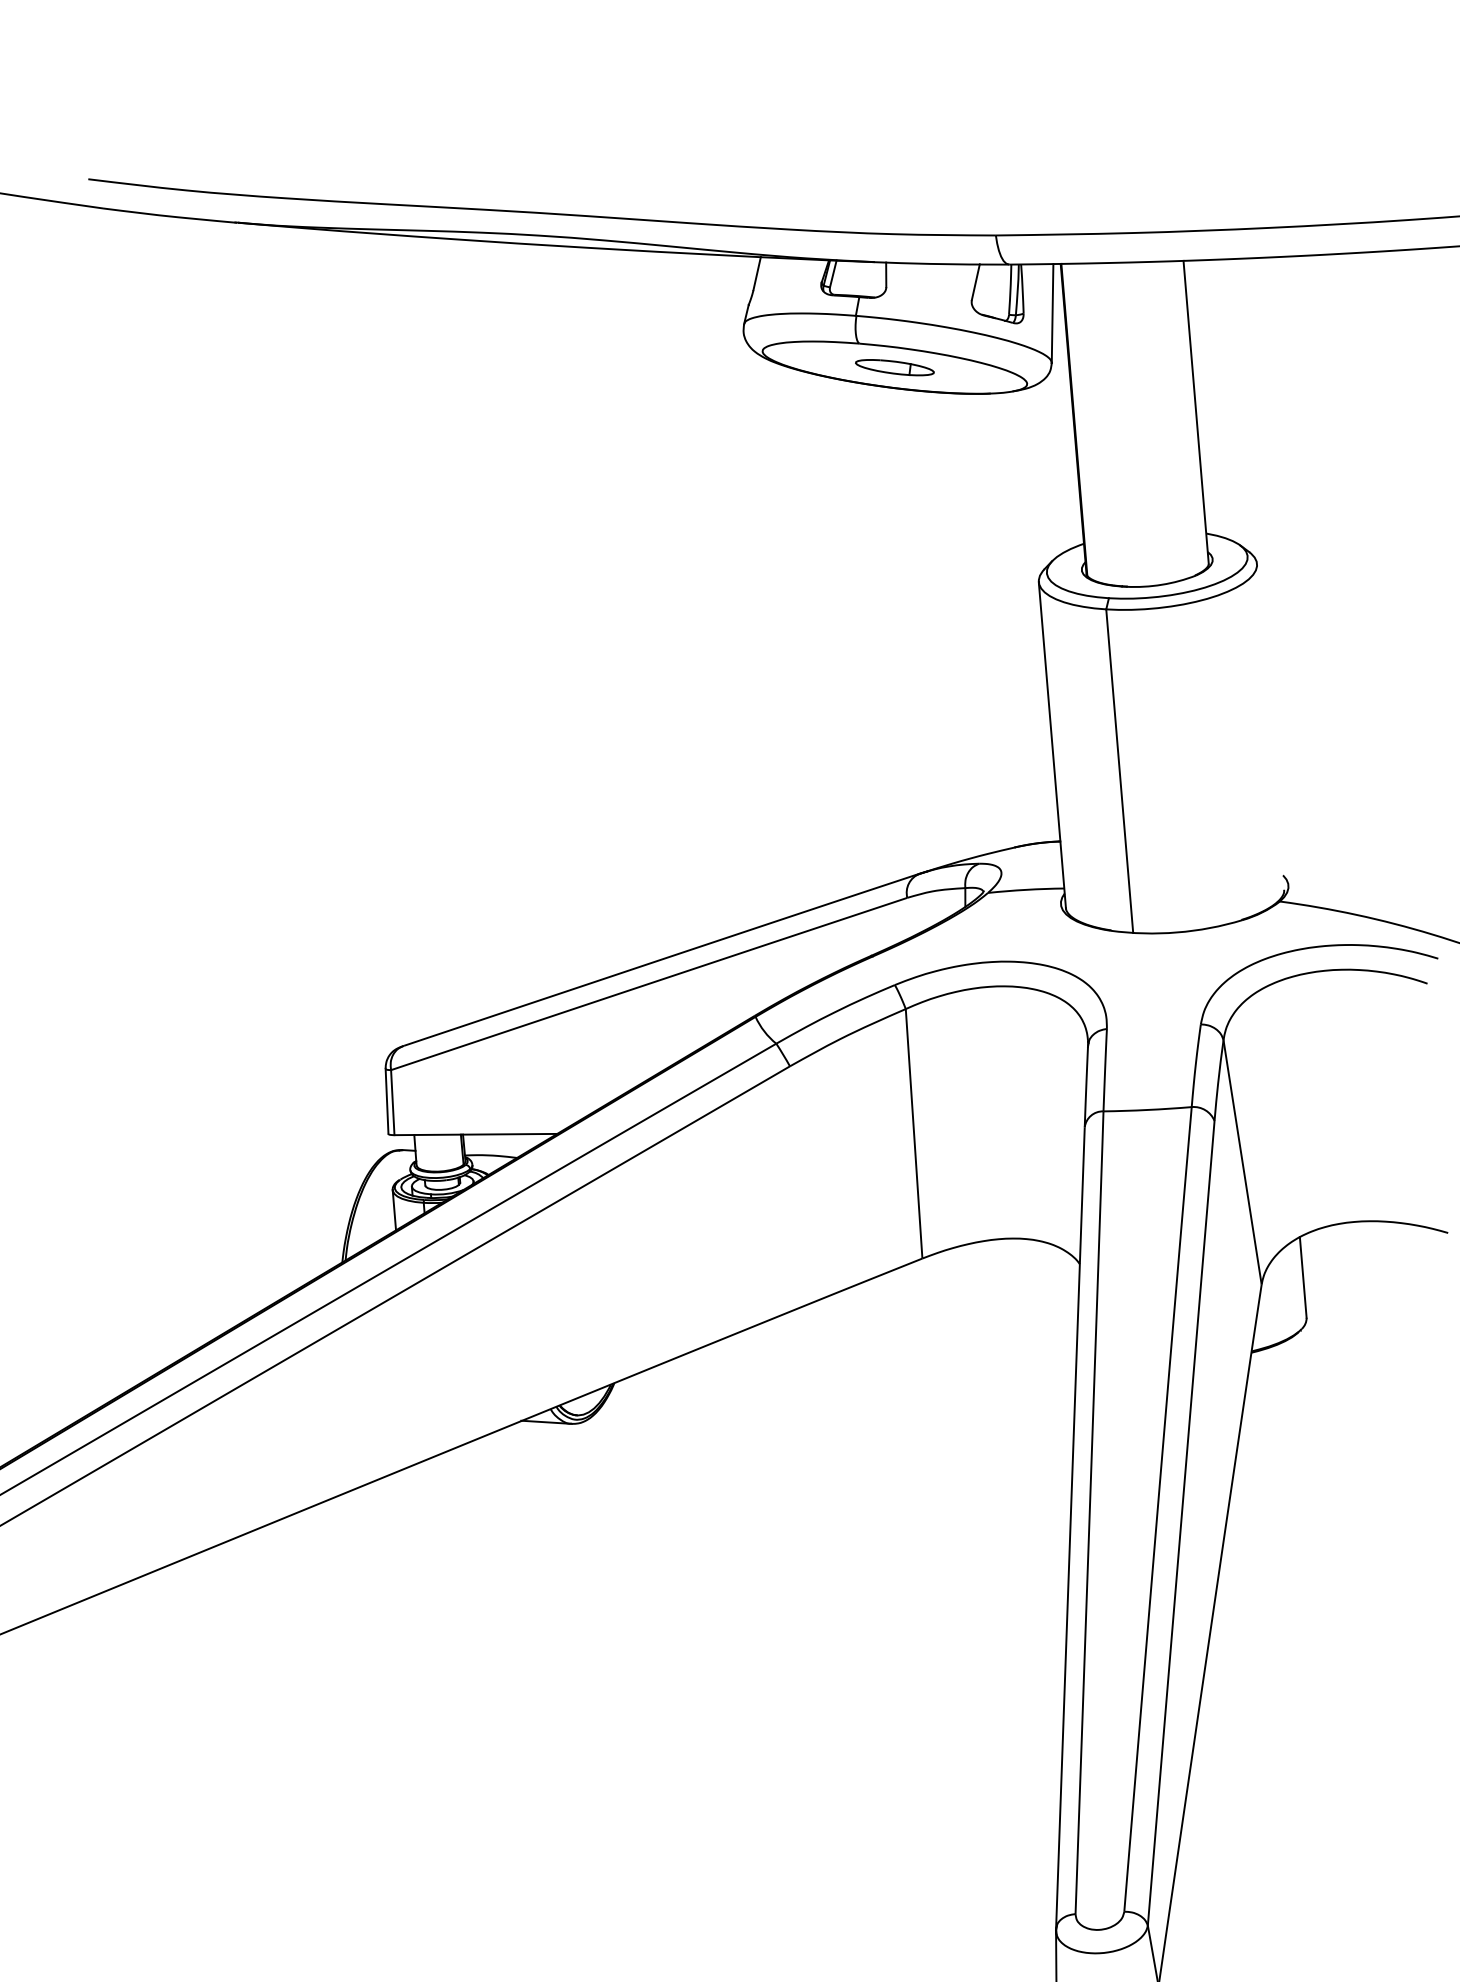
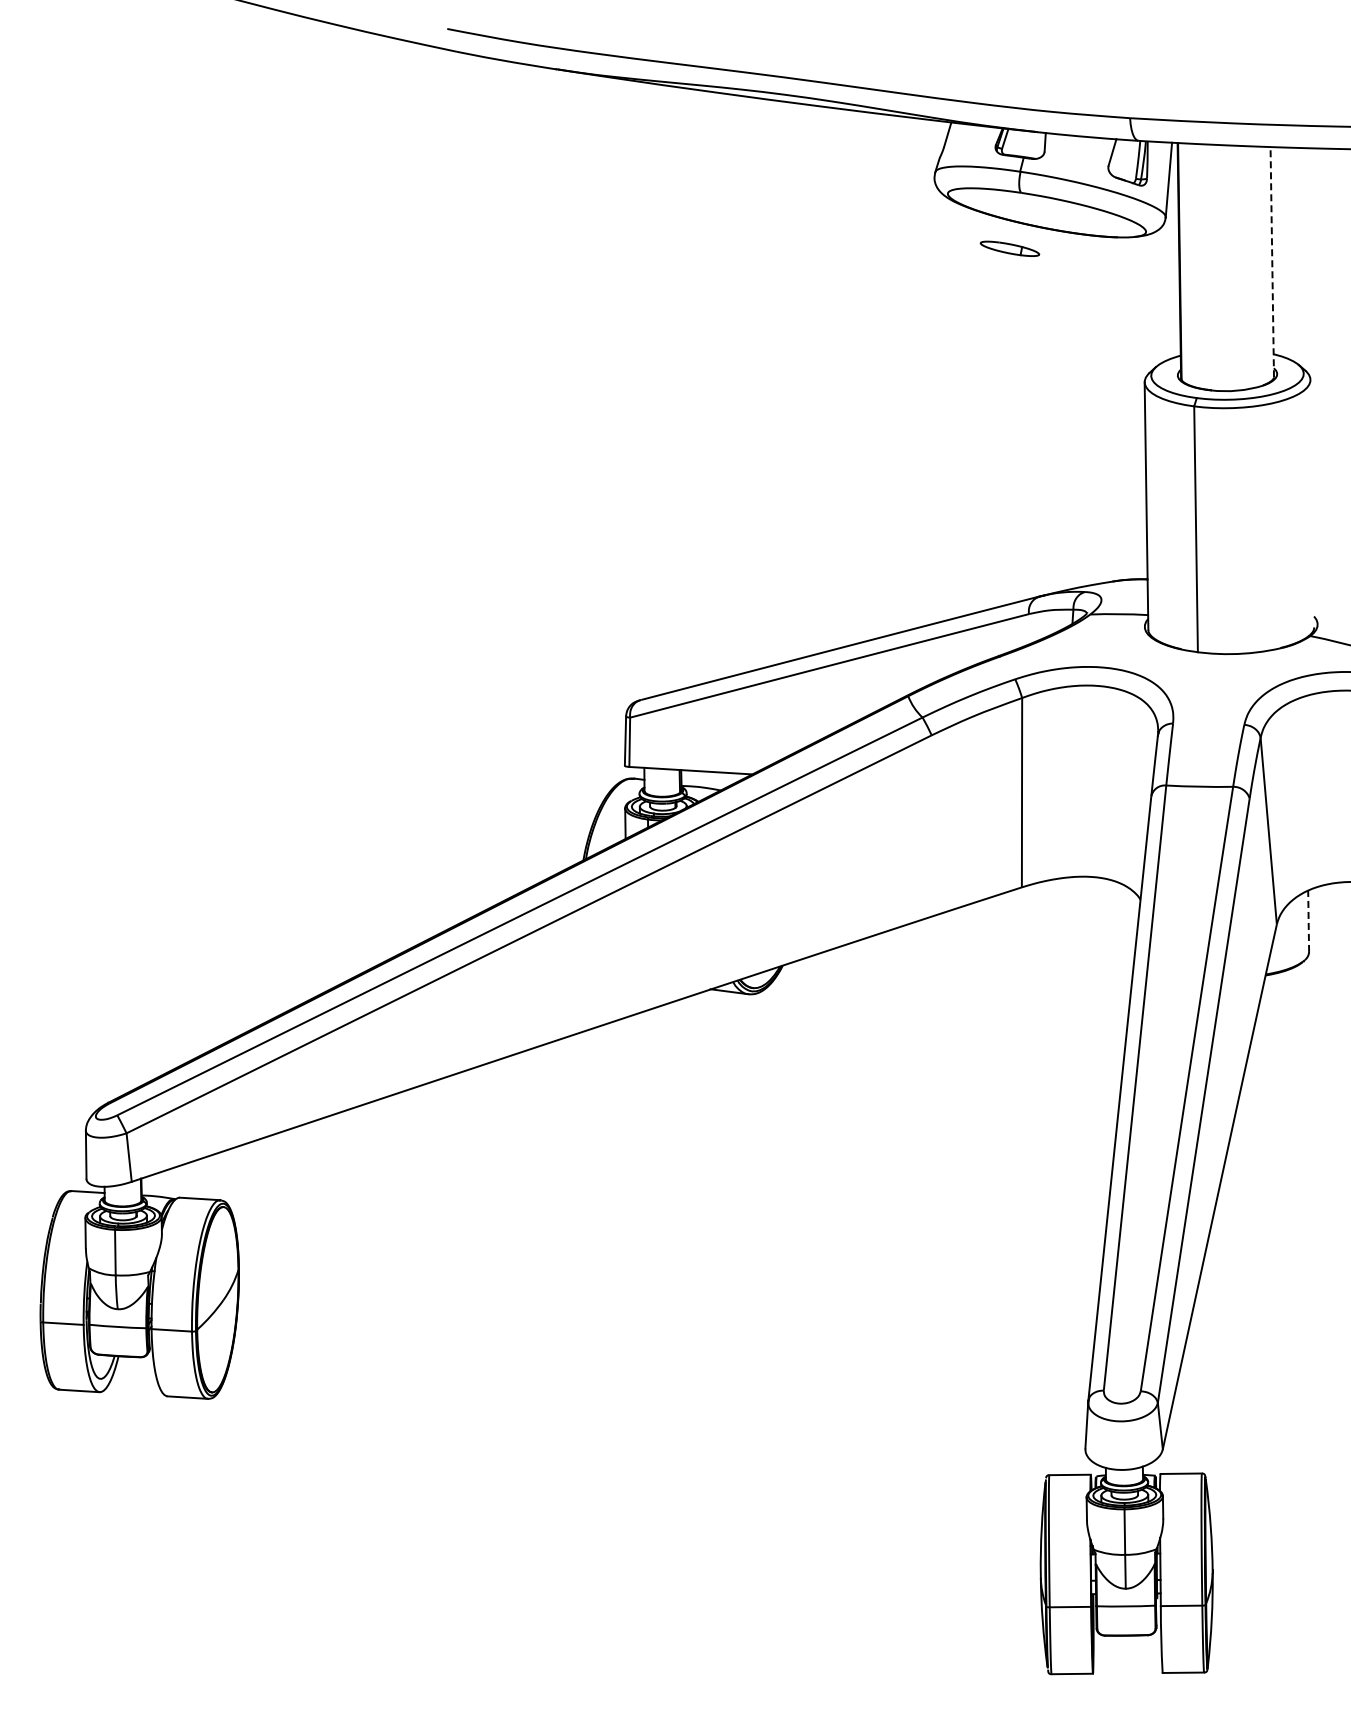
part: (894, 367) -> (1009, 248), moved
line: (1196, 411) -> (1272, 261), solid -> dashed
line: (1303, 1277) -> (1308, 921), solid -> dashed

